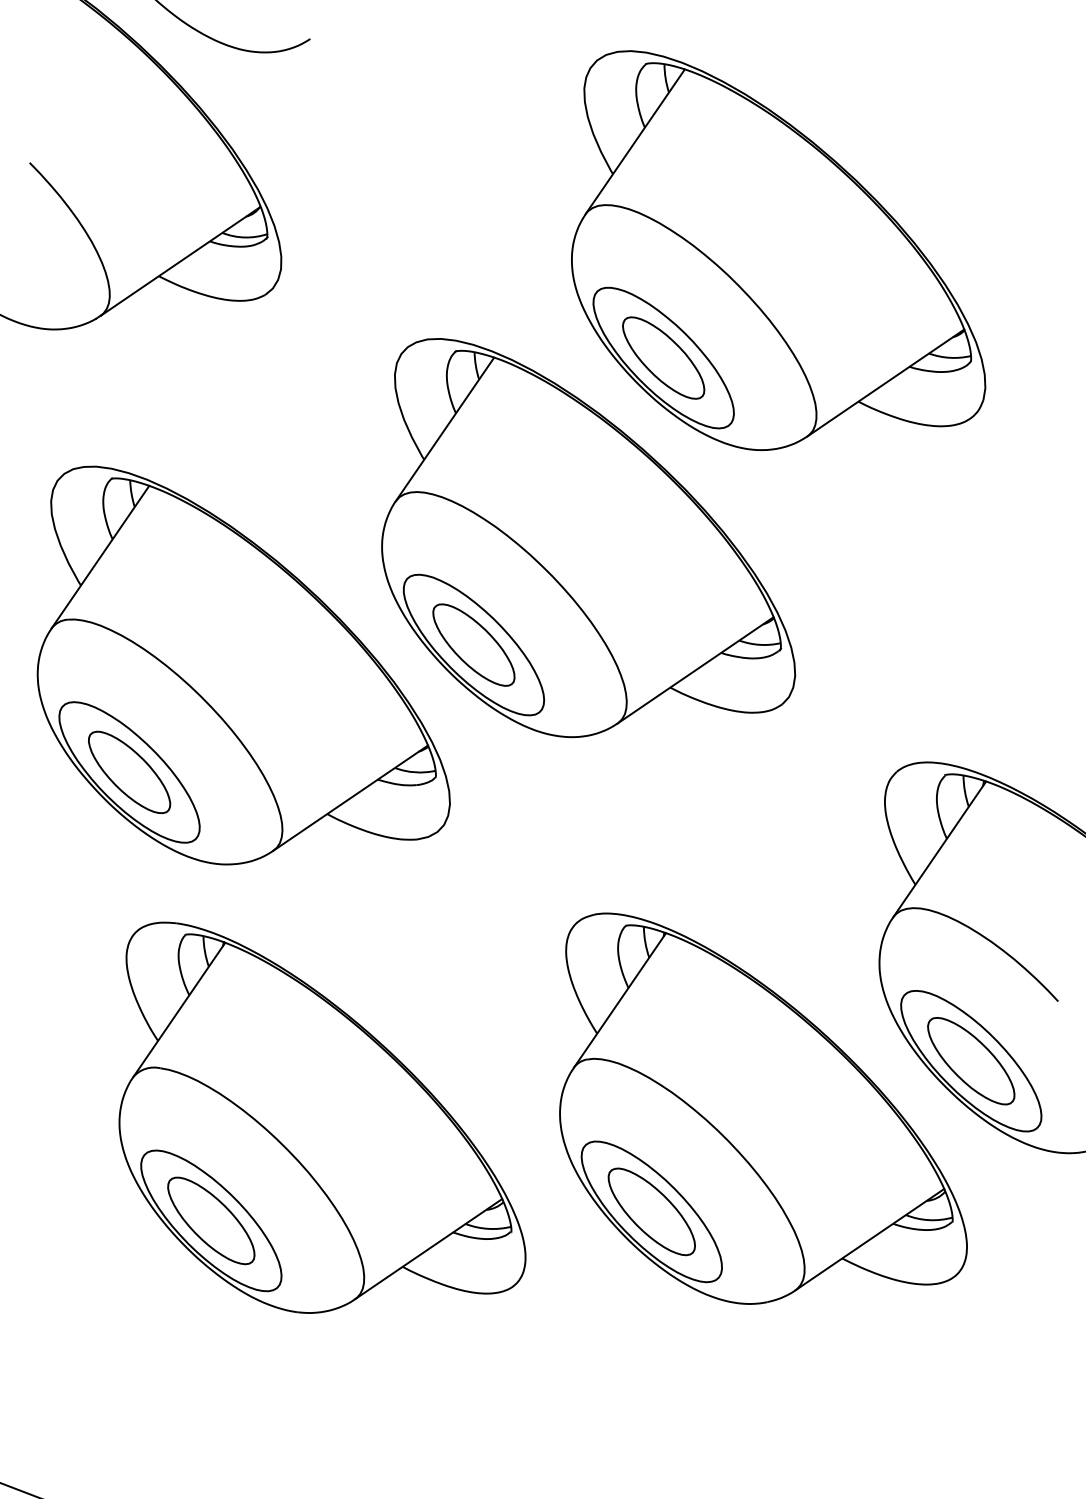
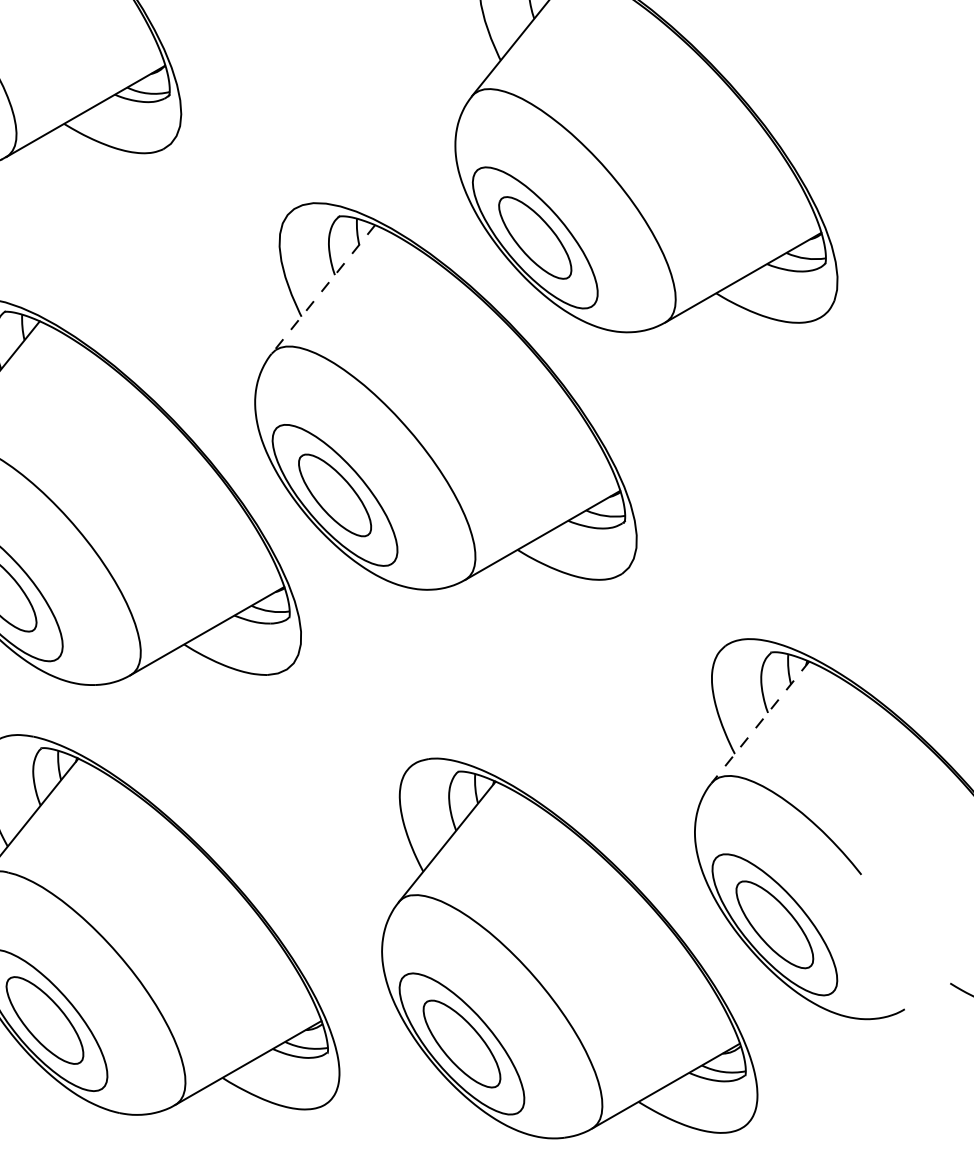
line: (445, 429) -> (323, 289), solid -> dashed
line: (939, 849) -> (760, 722), solid -> dashed

